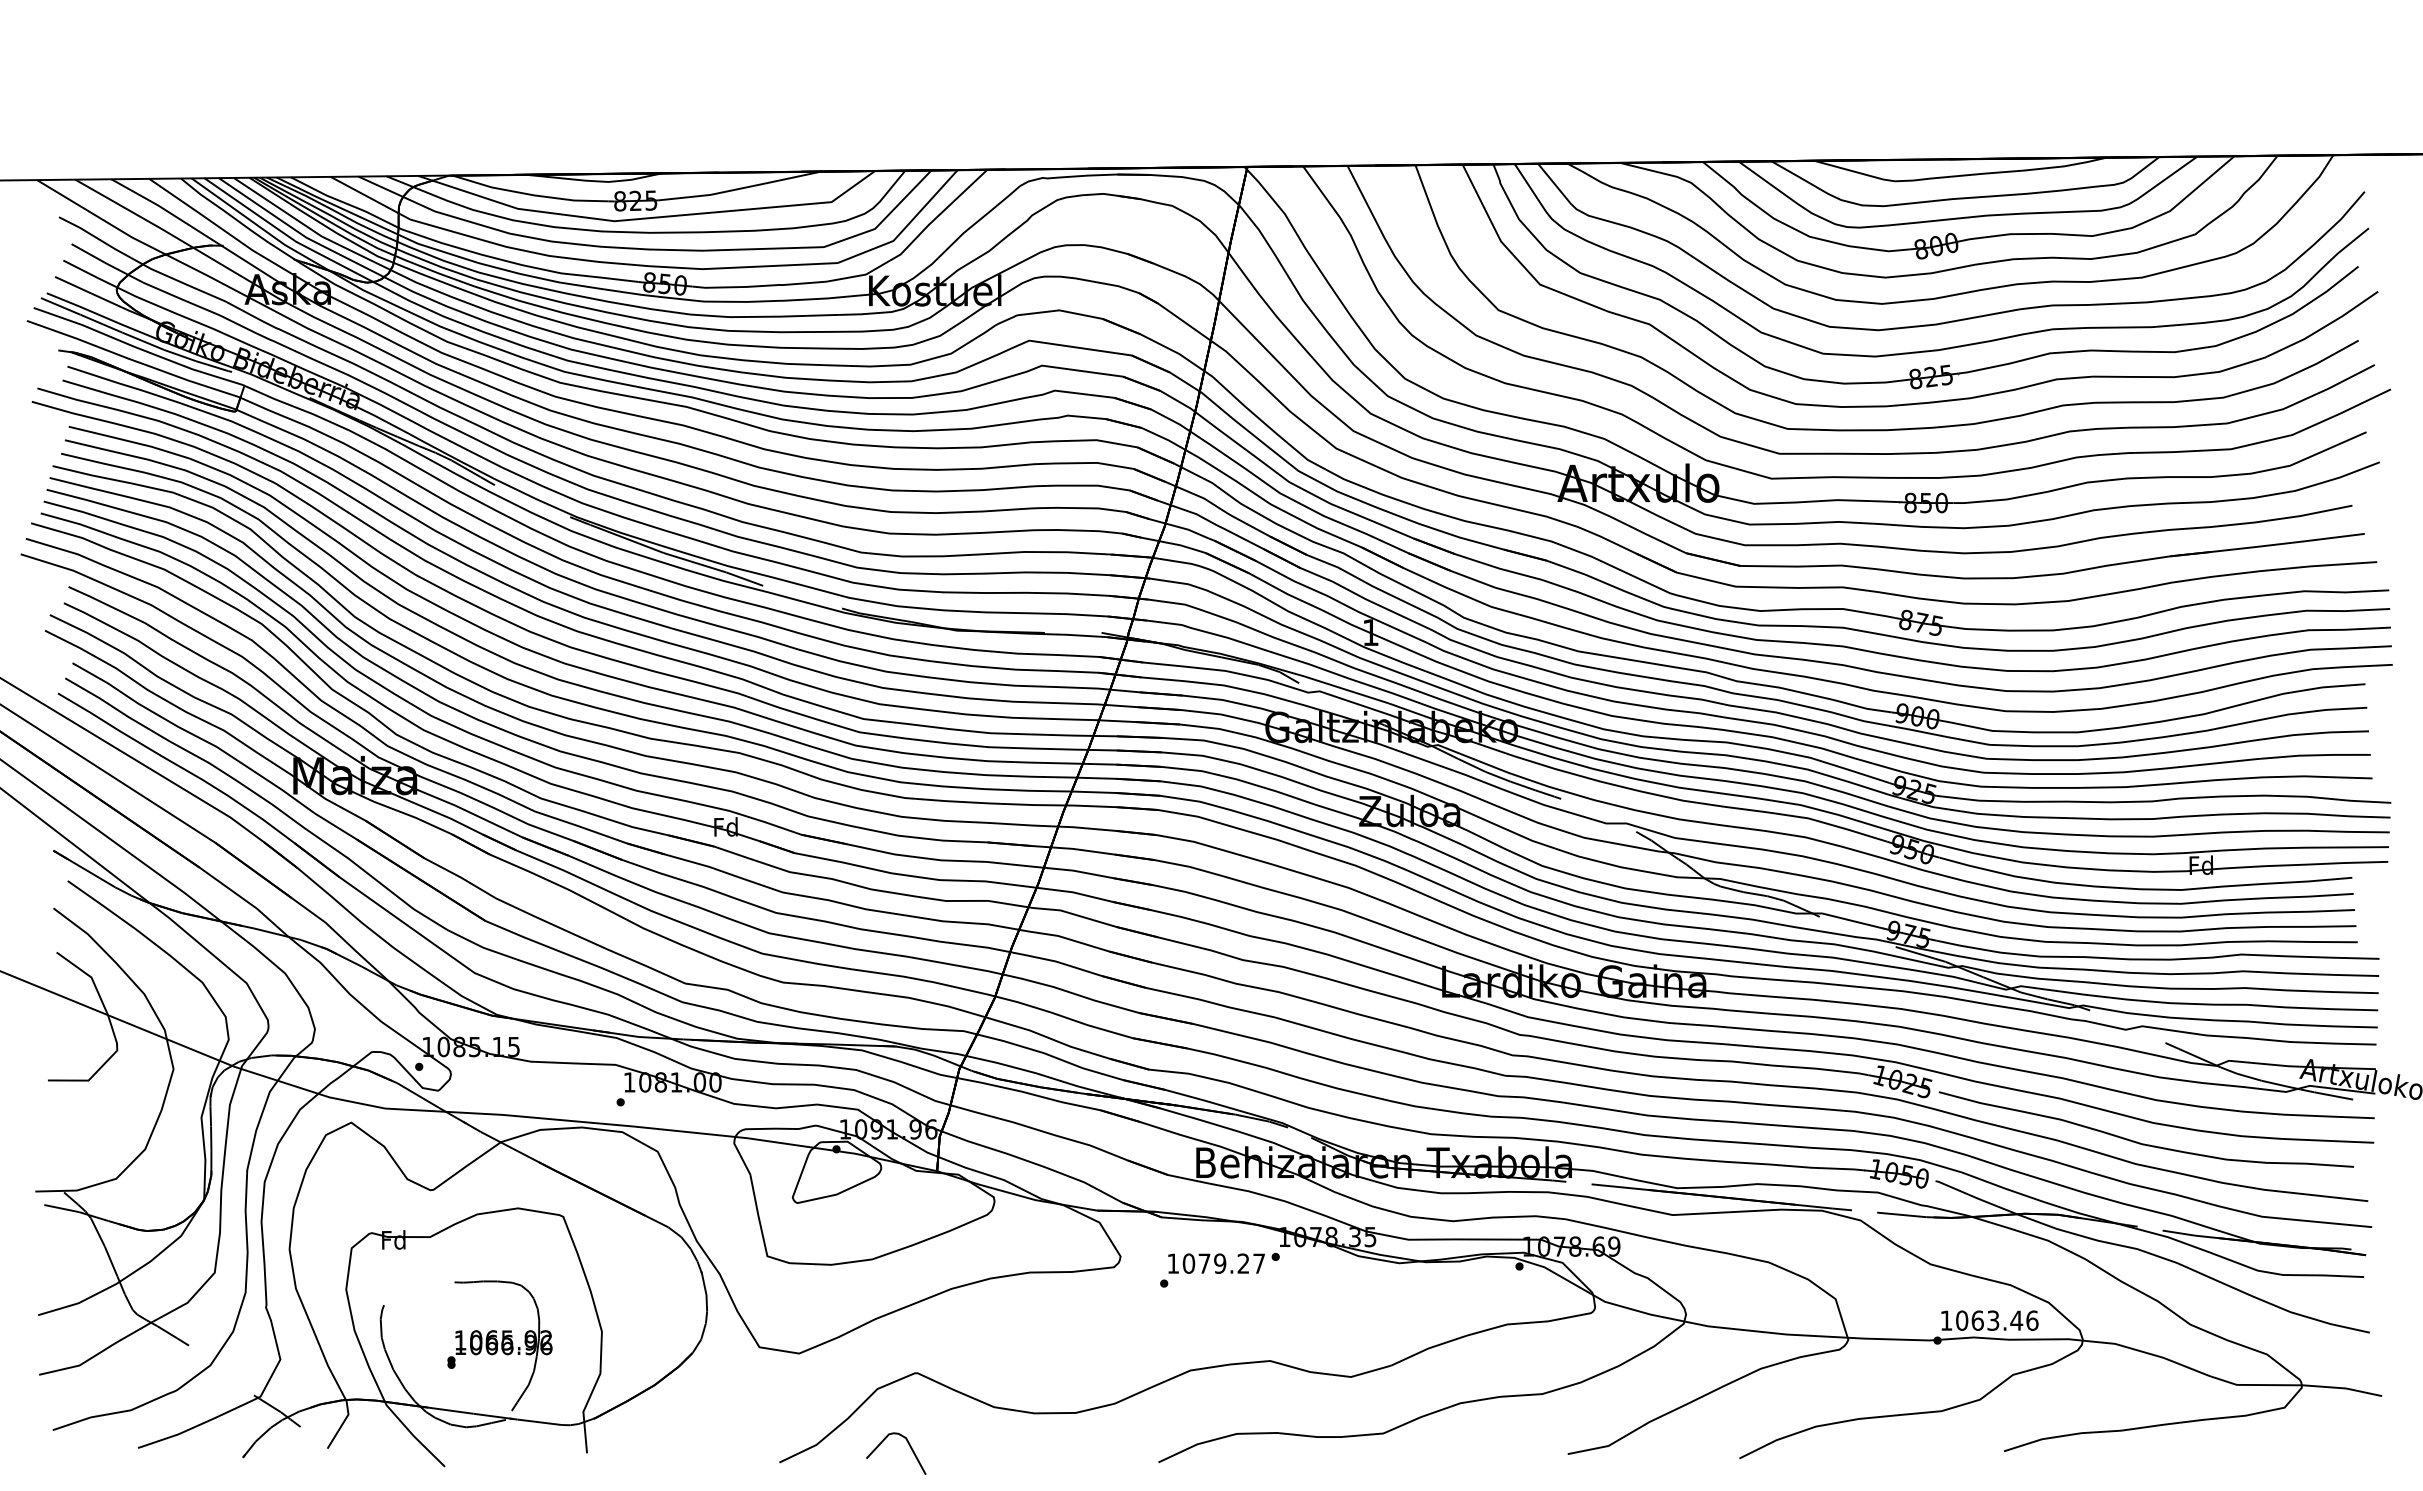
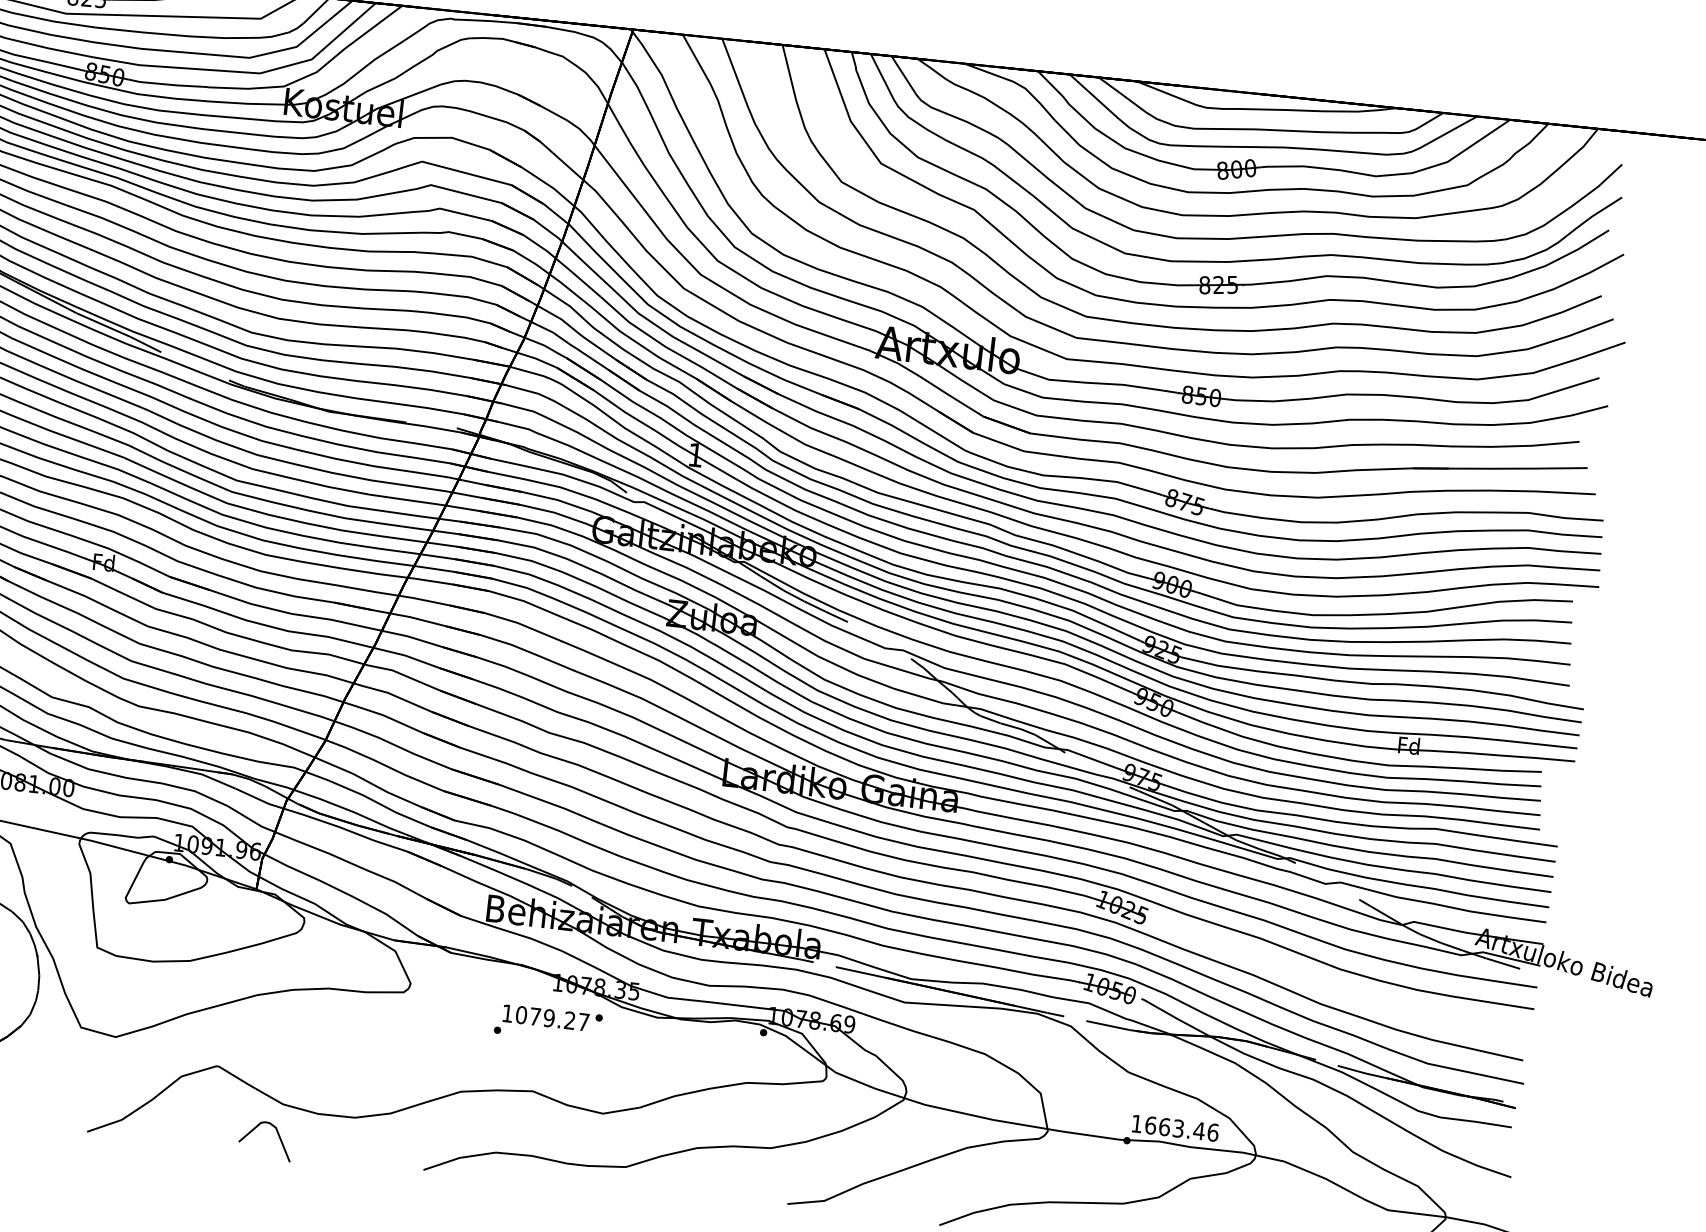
curve: (2140, 1142) -> (1327, 985), removed
text: (1219, 1270) -> (547, 1024), moved
text: (1962, 1320) -> (1151, 1125), 1063.46 -> 1663.46
curve: (909, 1446) -> (278, 1135), moved

